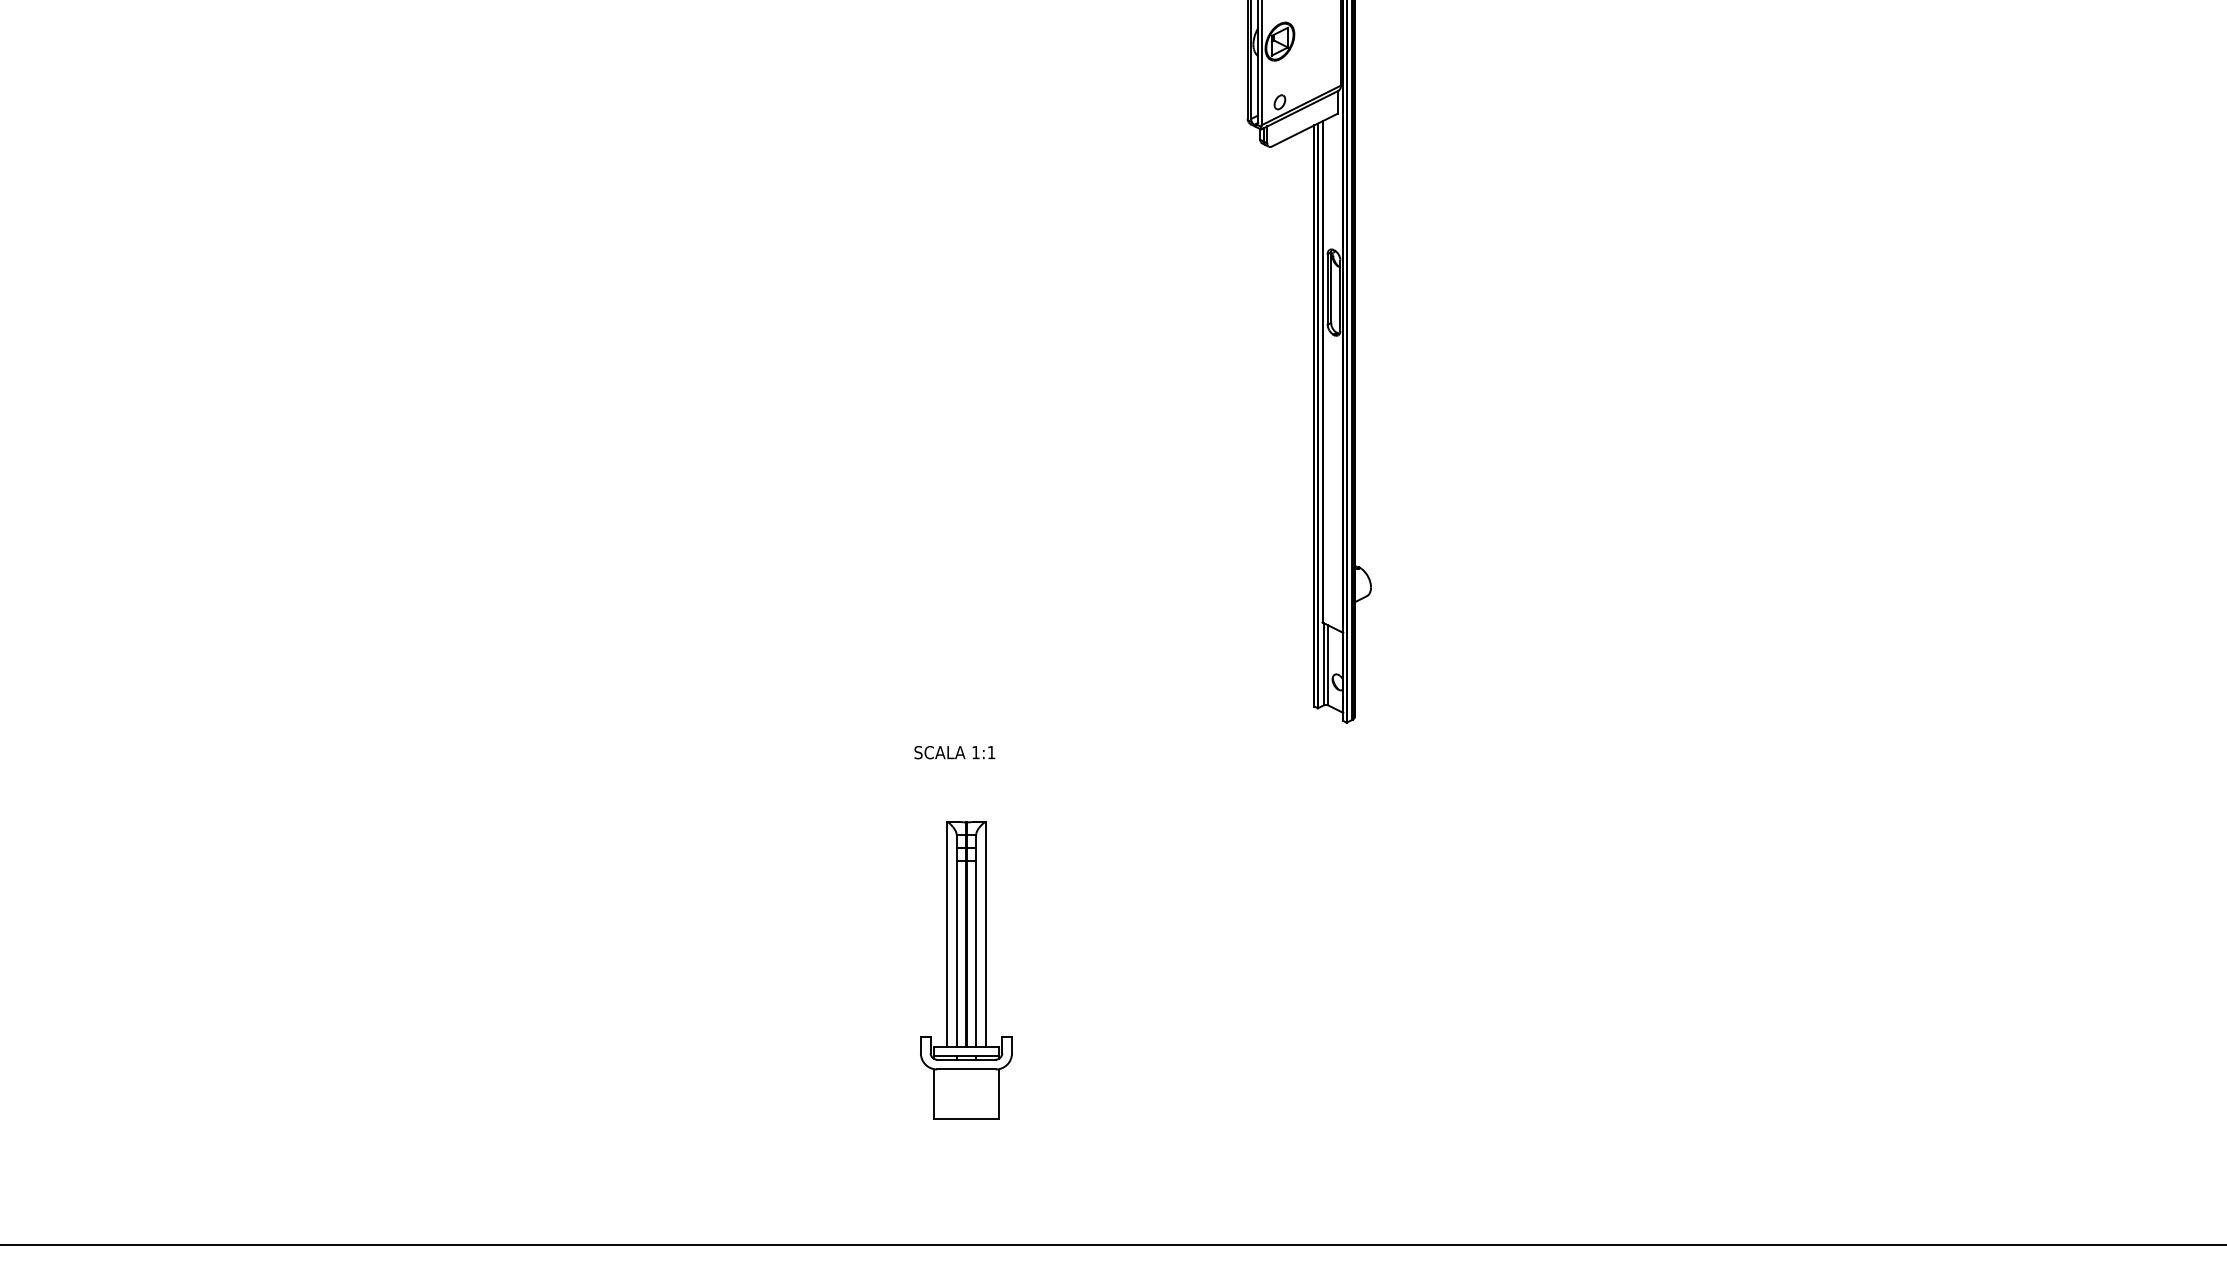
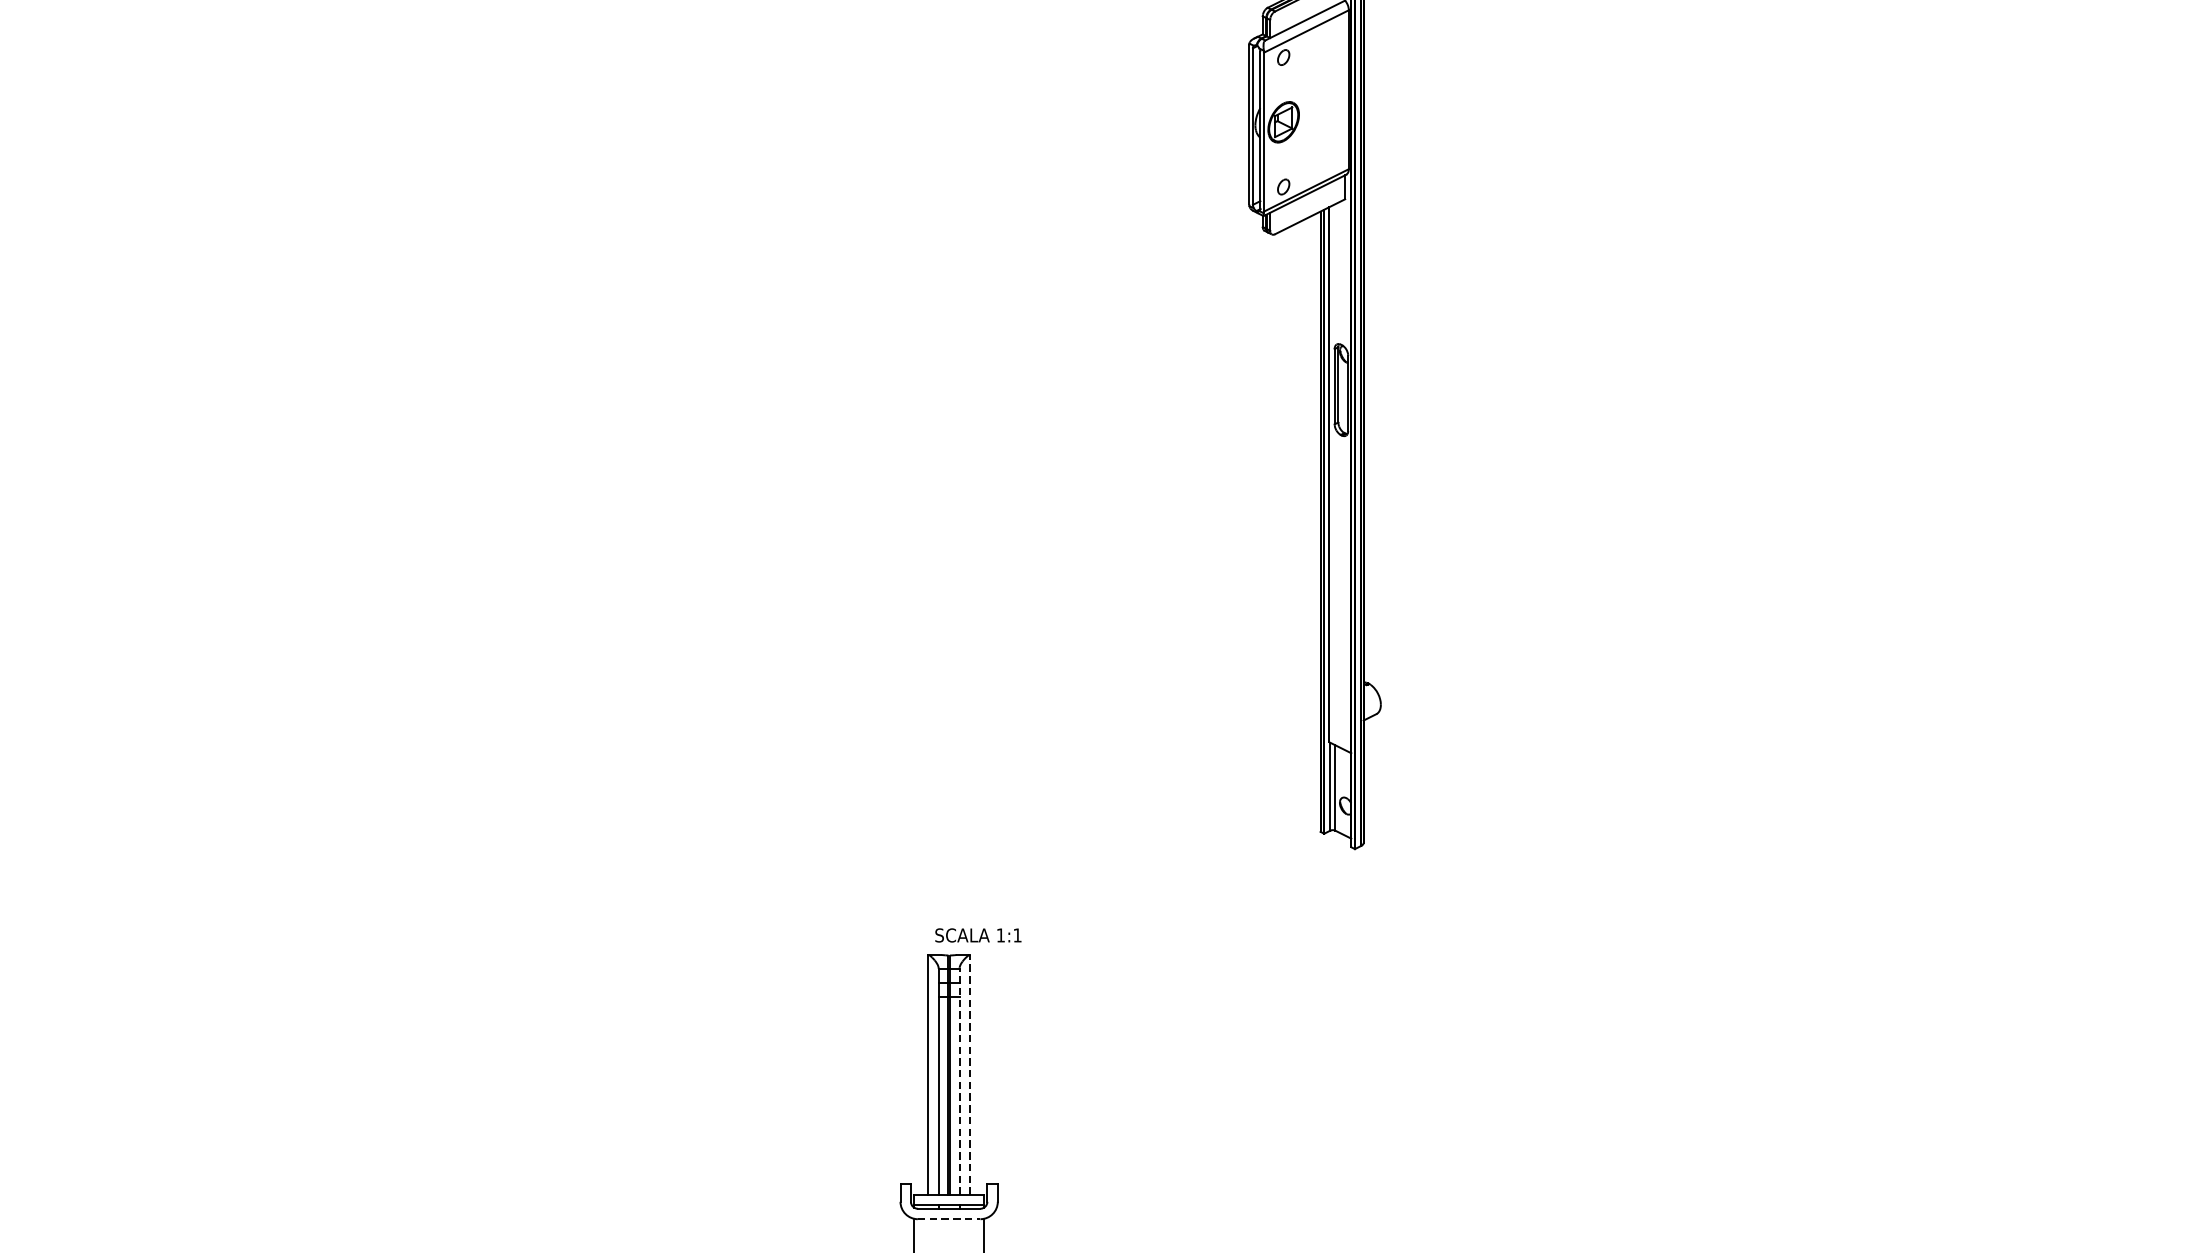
text: (954, 752) -> (978, 935), moved
line: (986, 933) -> (970, 1074), solid -> dashed
line: (976, 940) -> (959, 1081), solid -> dashed
line: (966, 1069) -> (949, 1219), solid -> dashed

